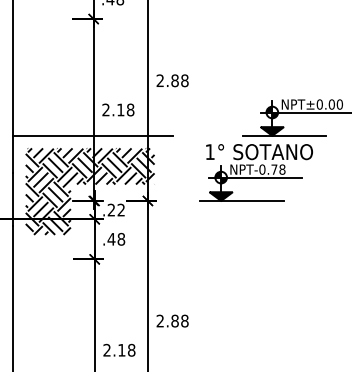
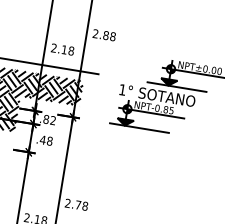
text: (278, 169) -> (168, 110), NPT-0.78 -> NPT-0.85
text: (111, 209) -> (46, 119), .22 -> .82
text: (174, 320) -> (78, 204), 2.88 -> 2.78

